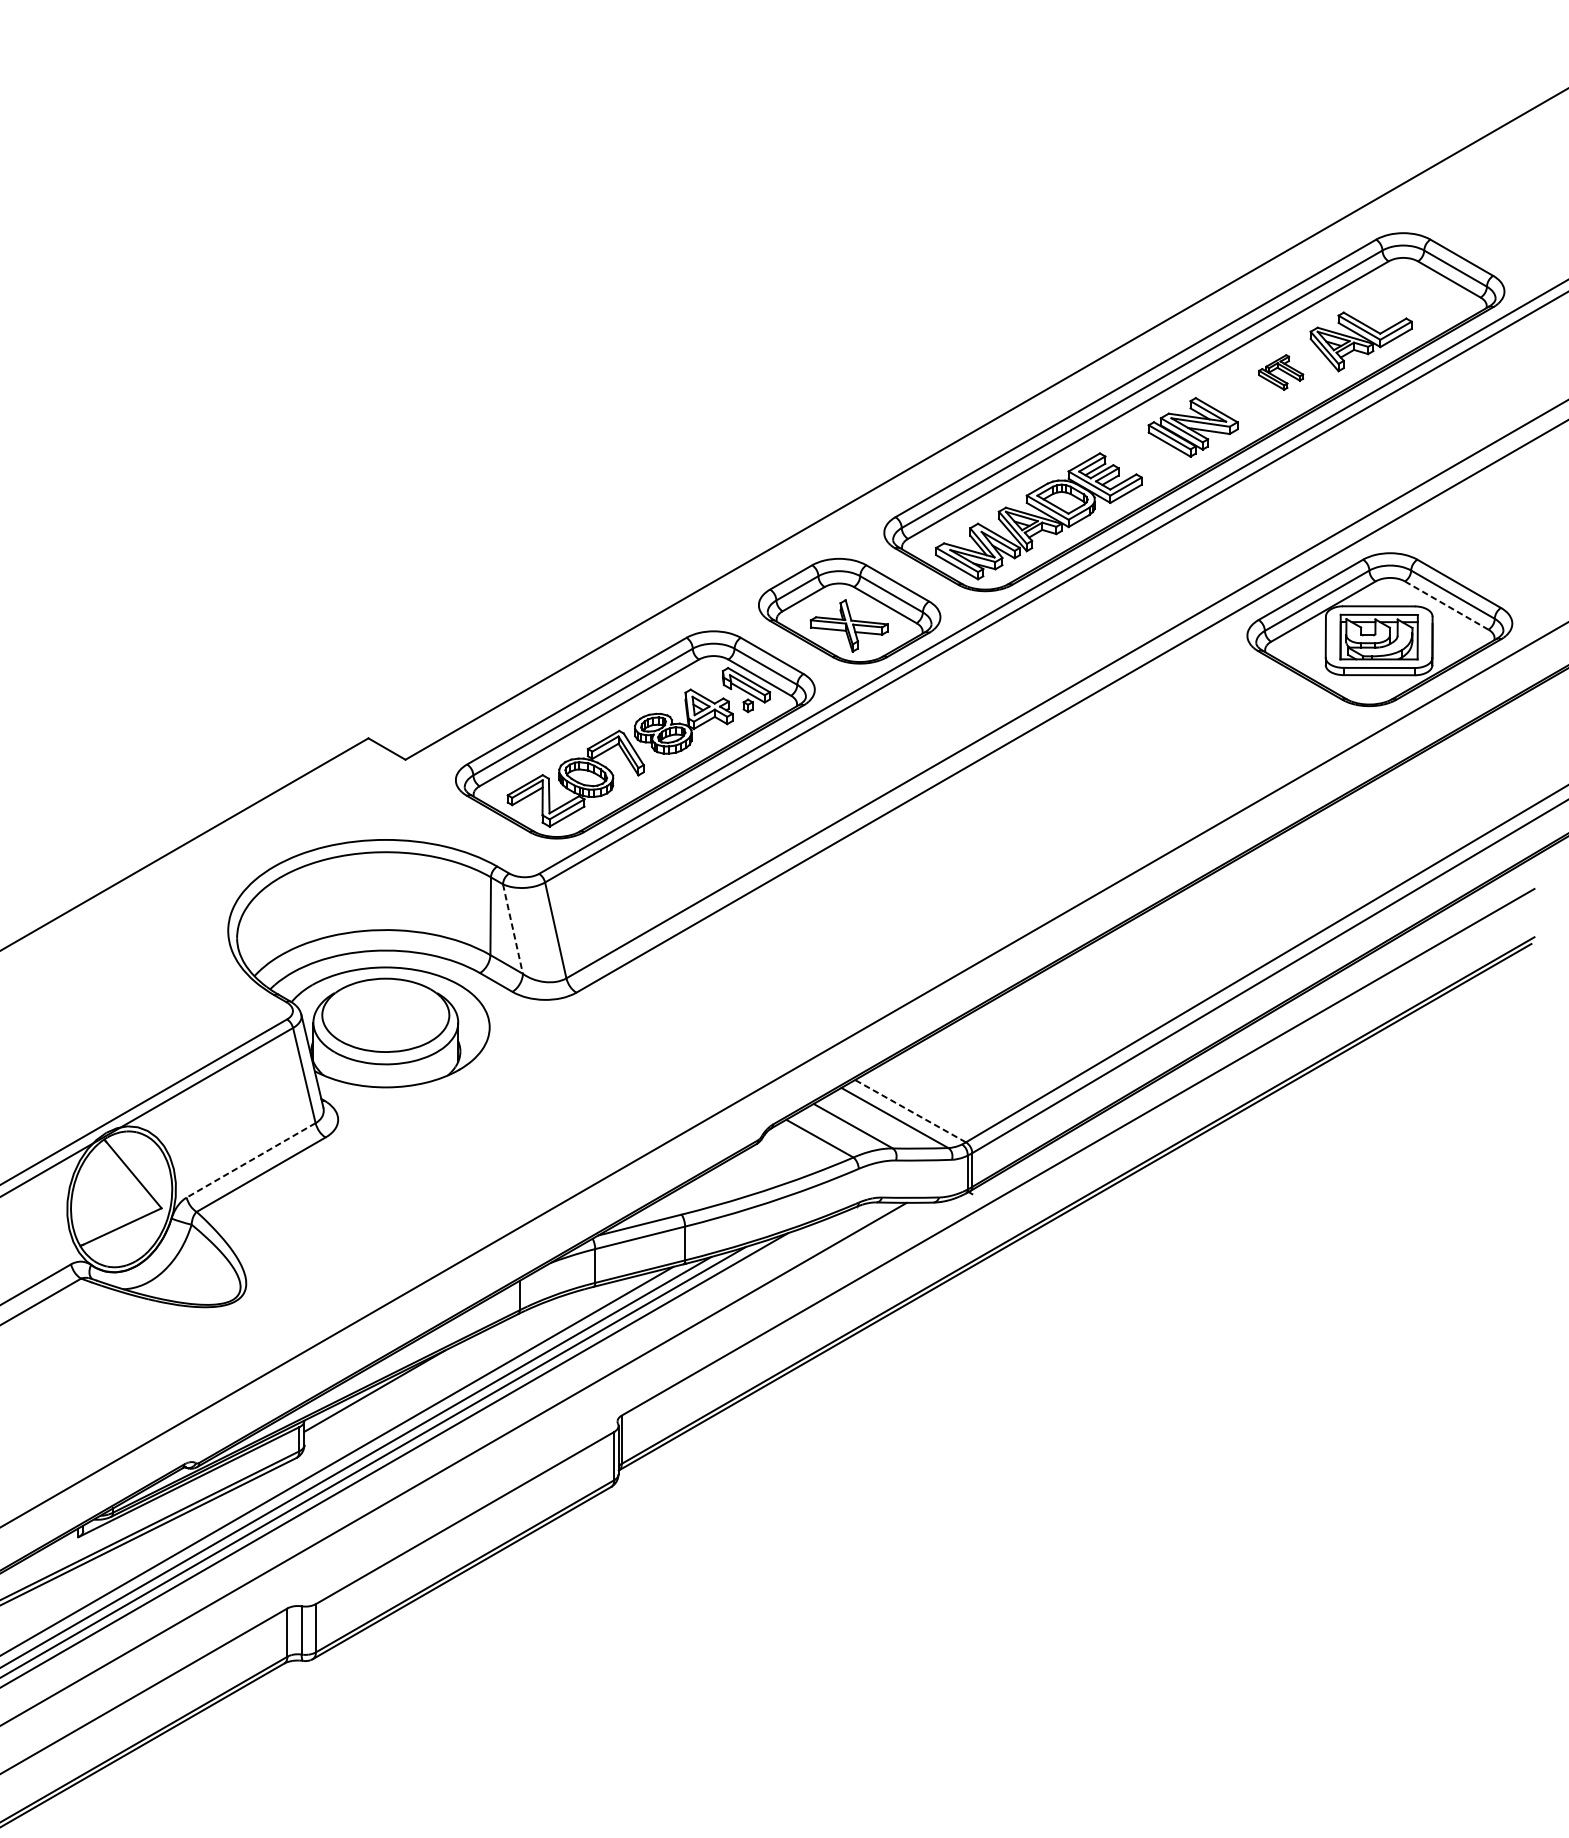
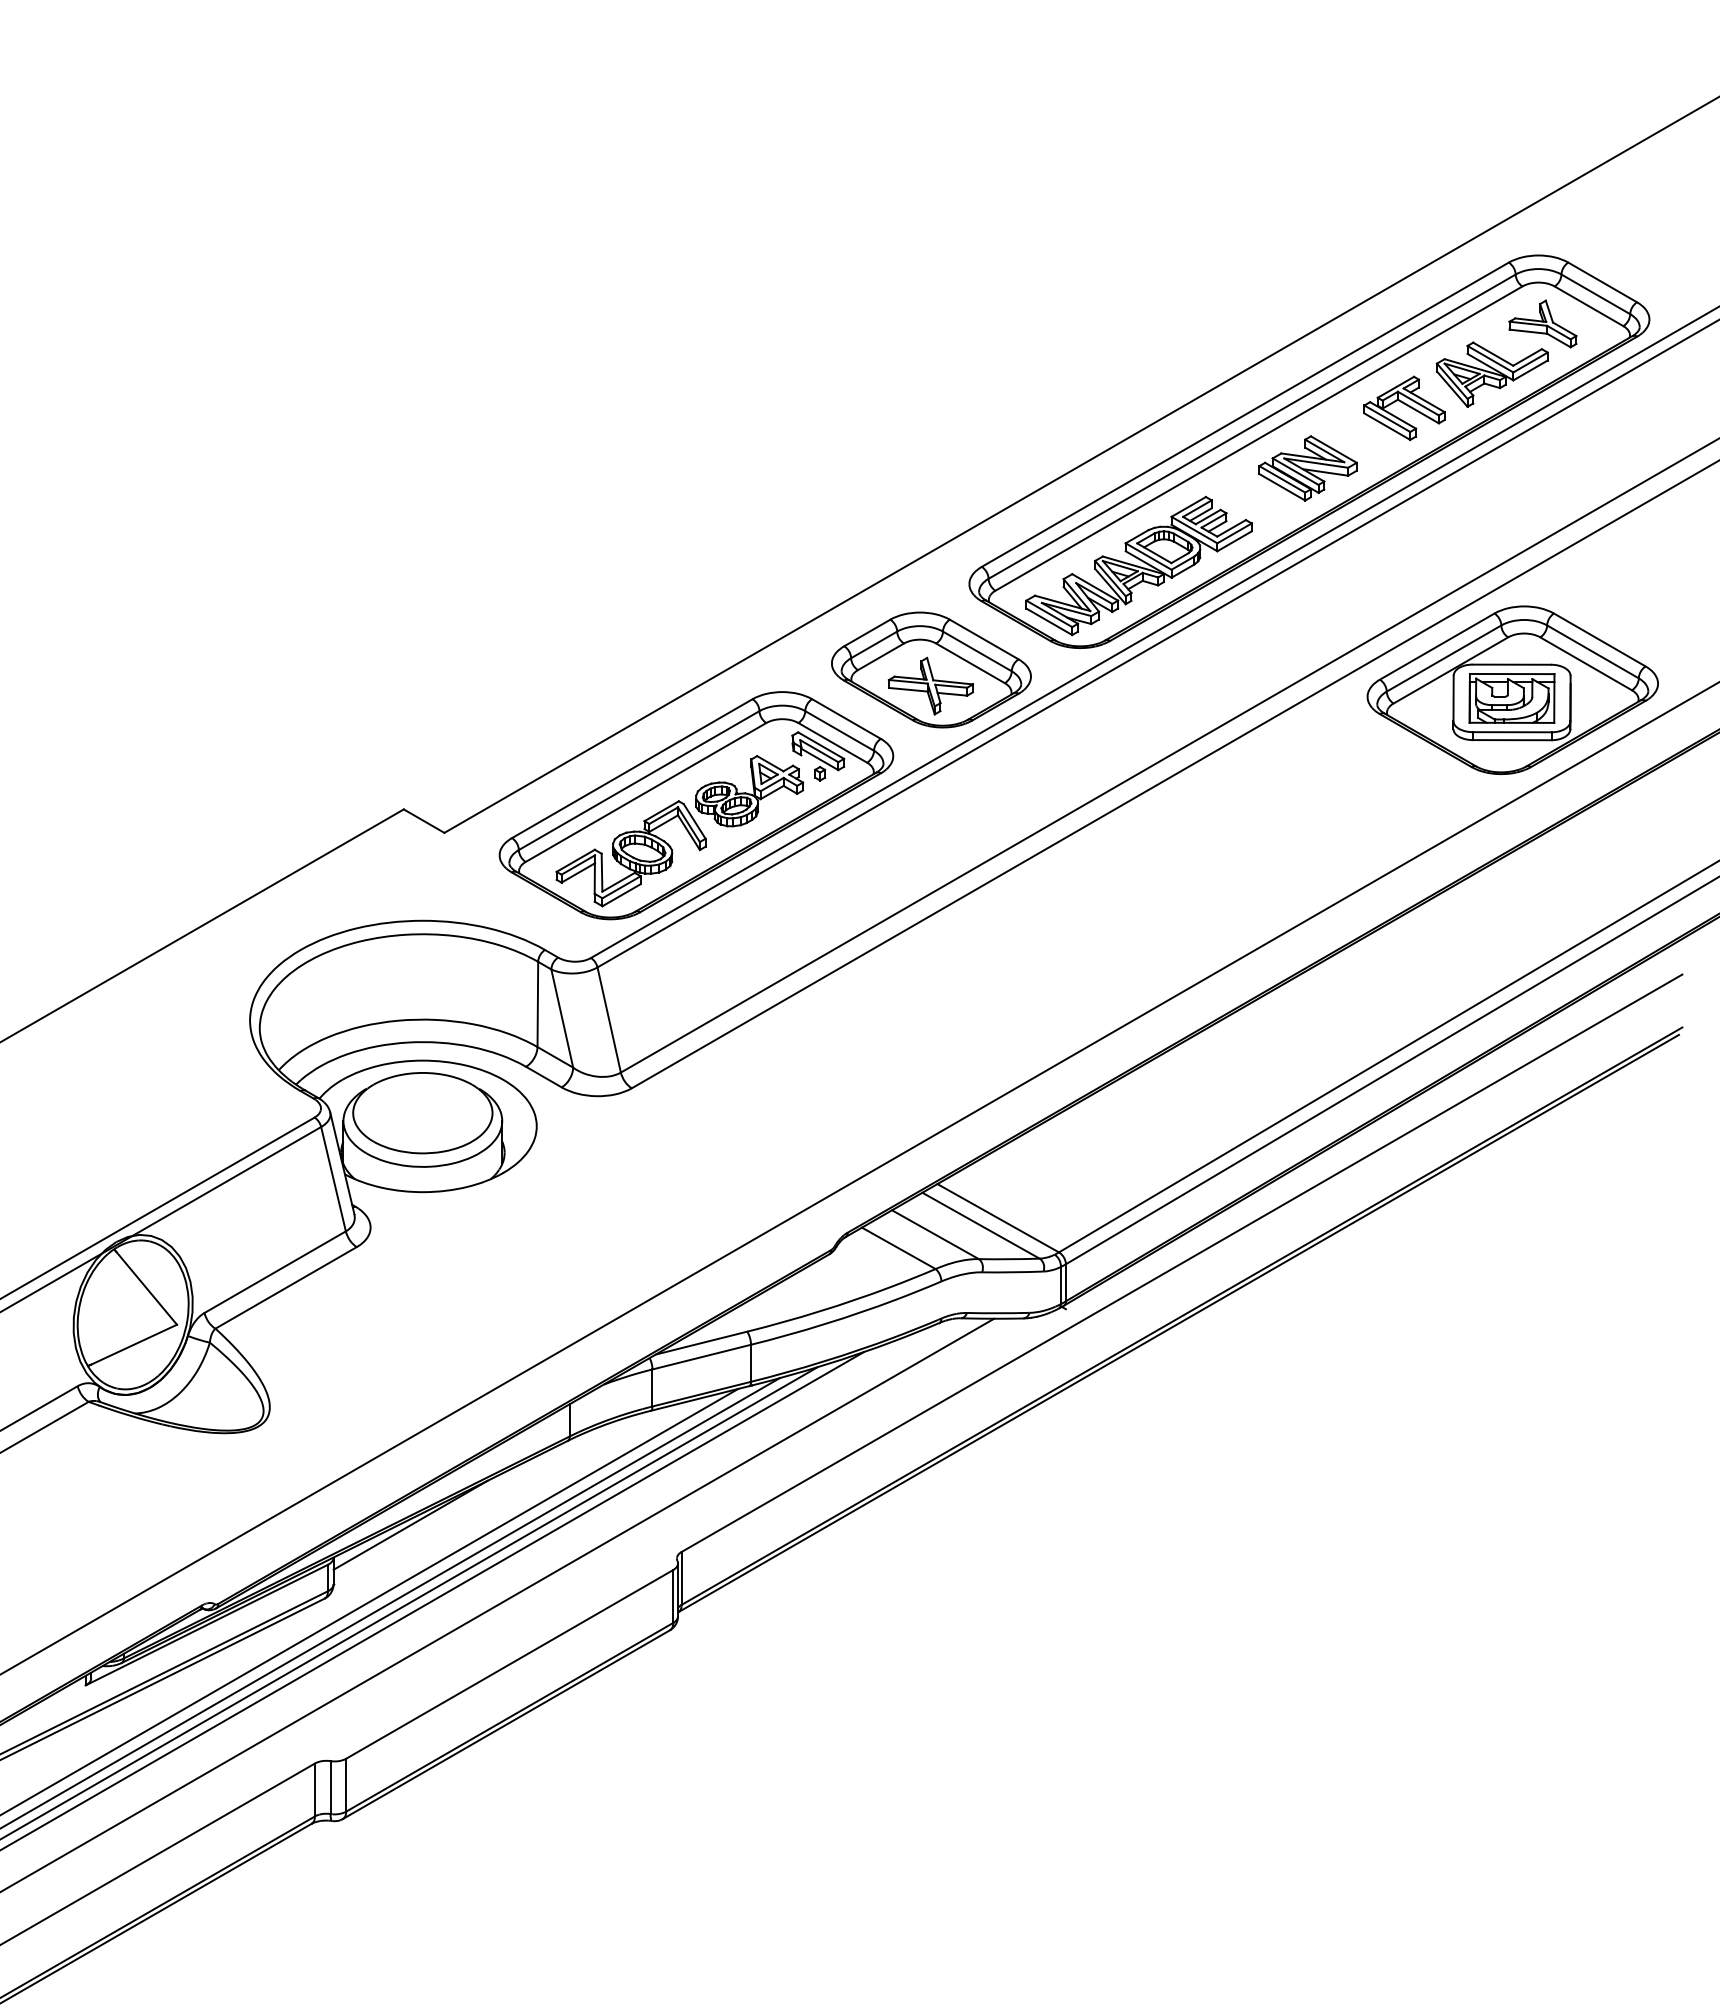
part: (1406, 295) -> (1542, 323), added
part: (1281, 371) -> (1404, 407), size x1.67
line: (1447, 605) -> (1586, 663), dashed -> solid
line: (513, 929) -> (562, 1019), dashed -> solid
line: (910, 1111) -> (998, 1218), dashed -> solid
line: (251, 1160) -> (275, 1272), dashed -> solid

